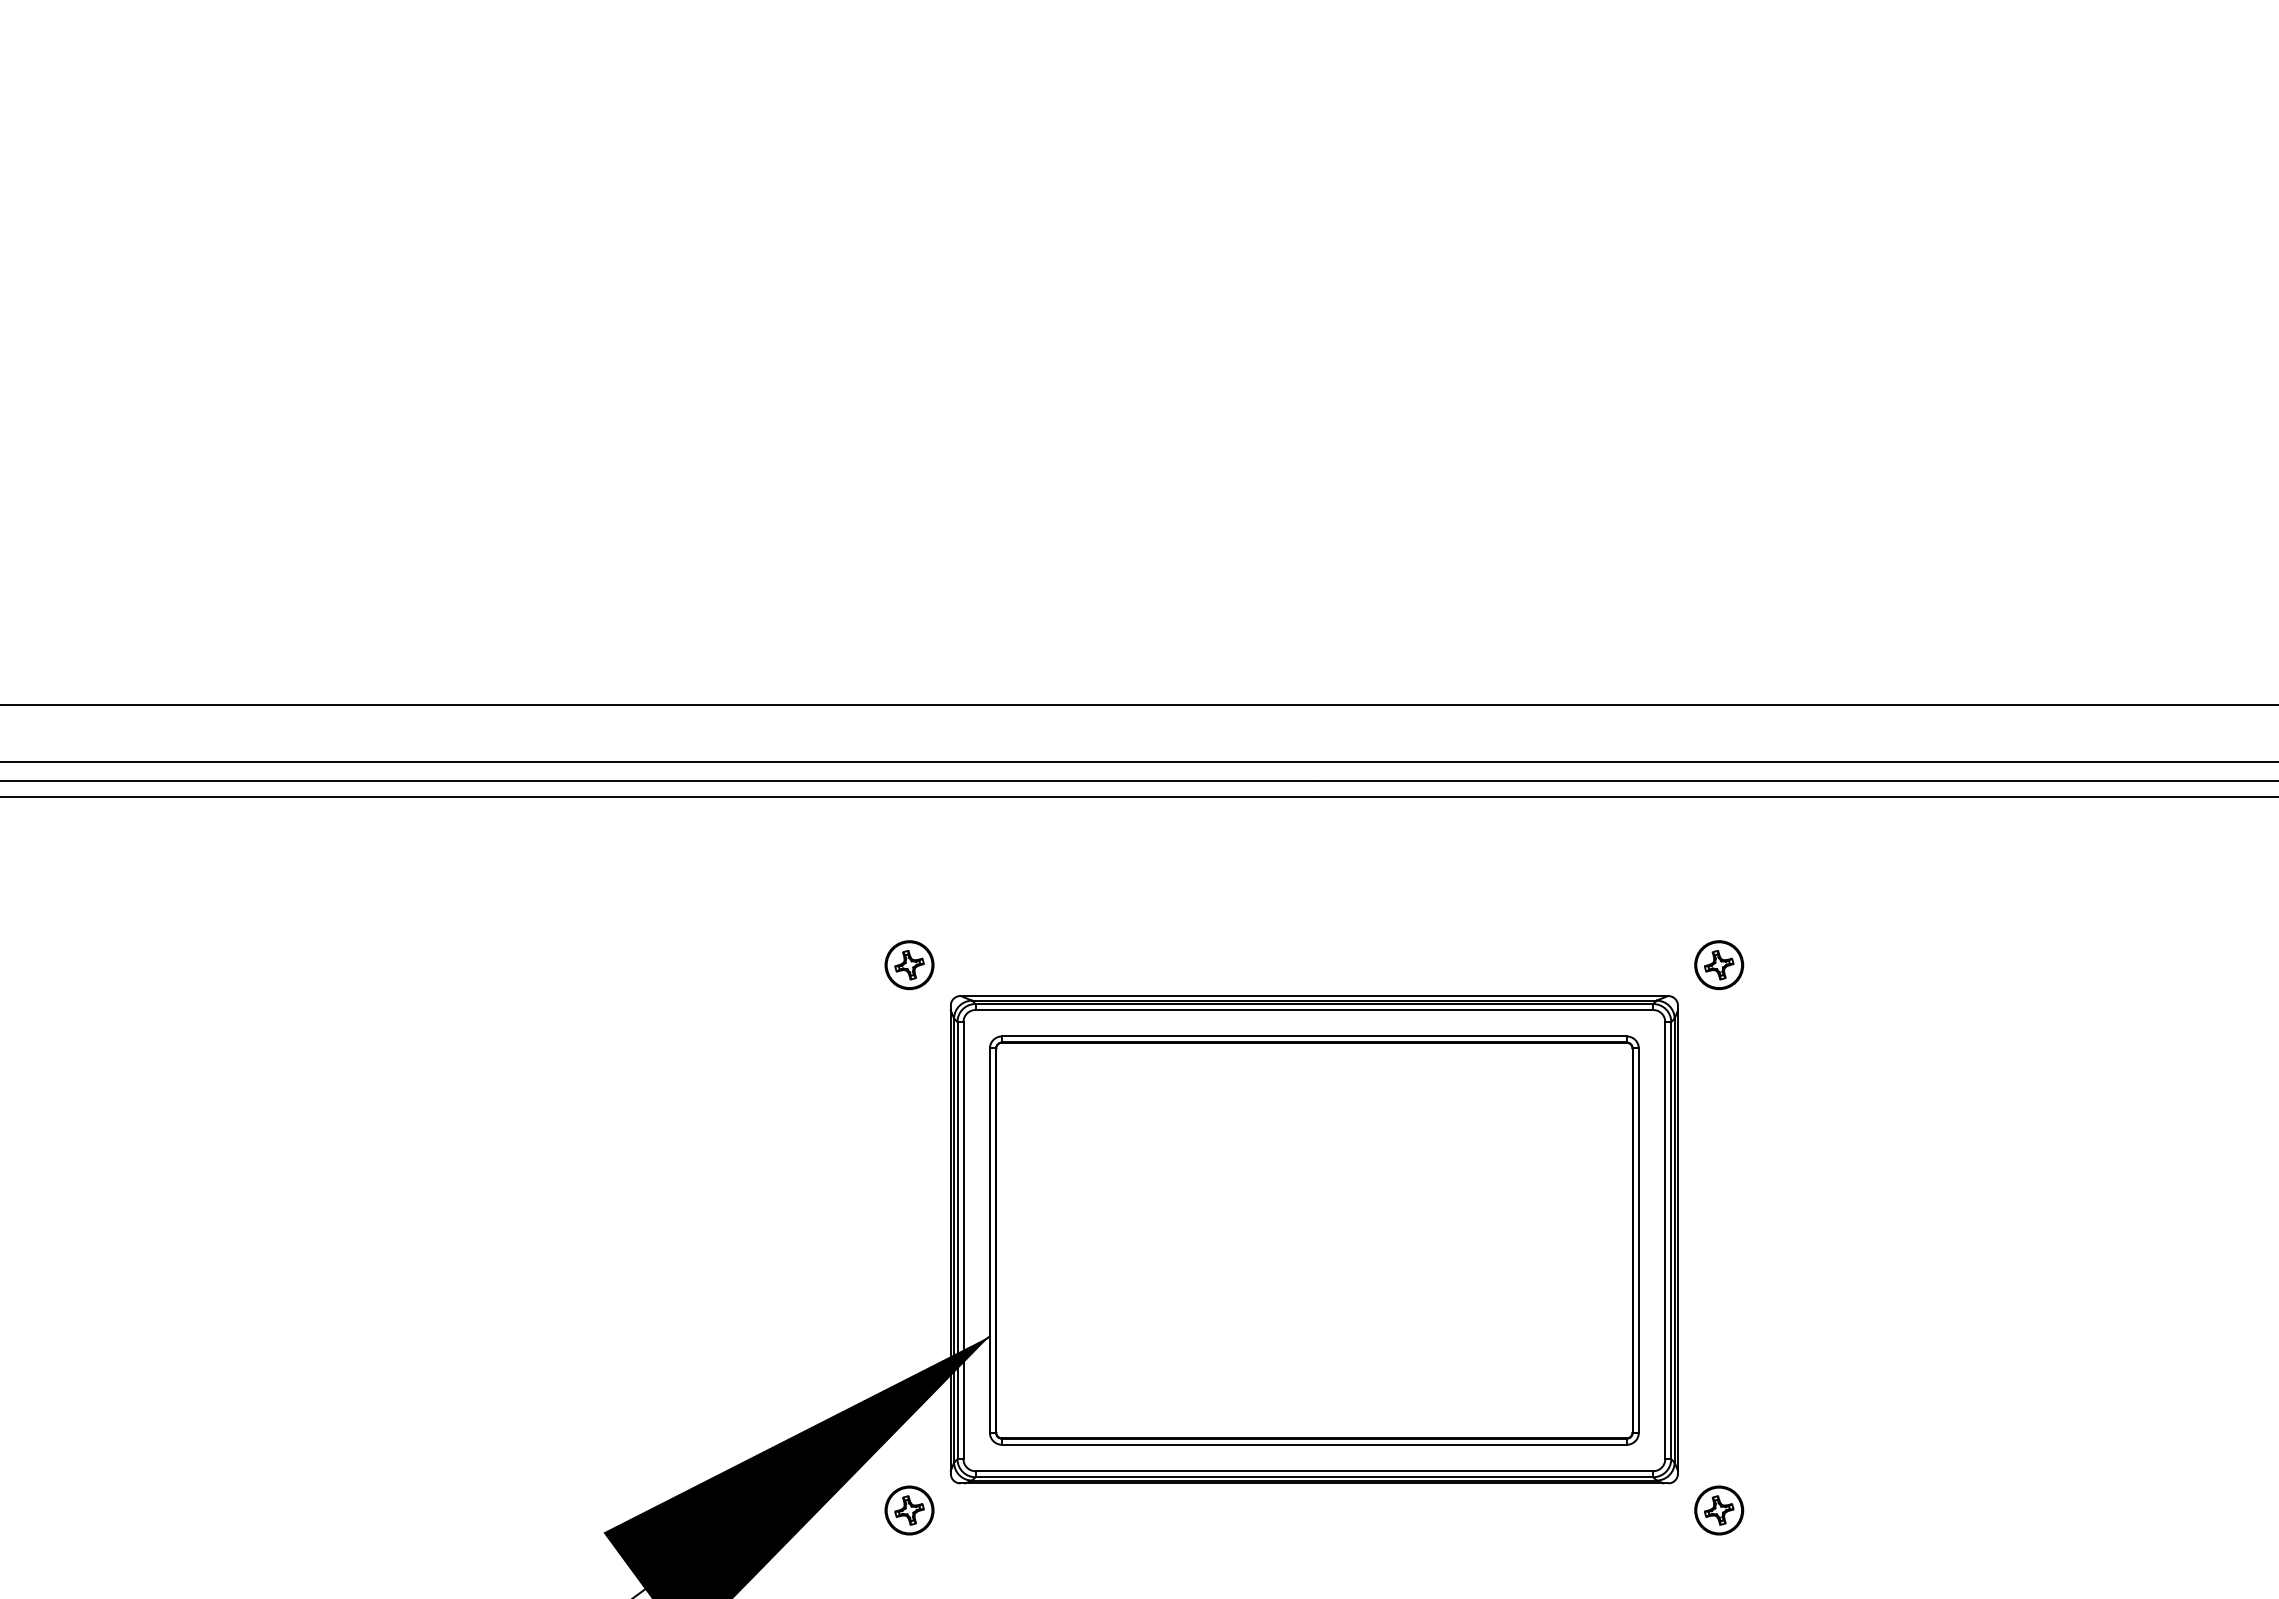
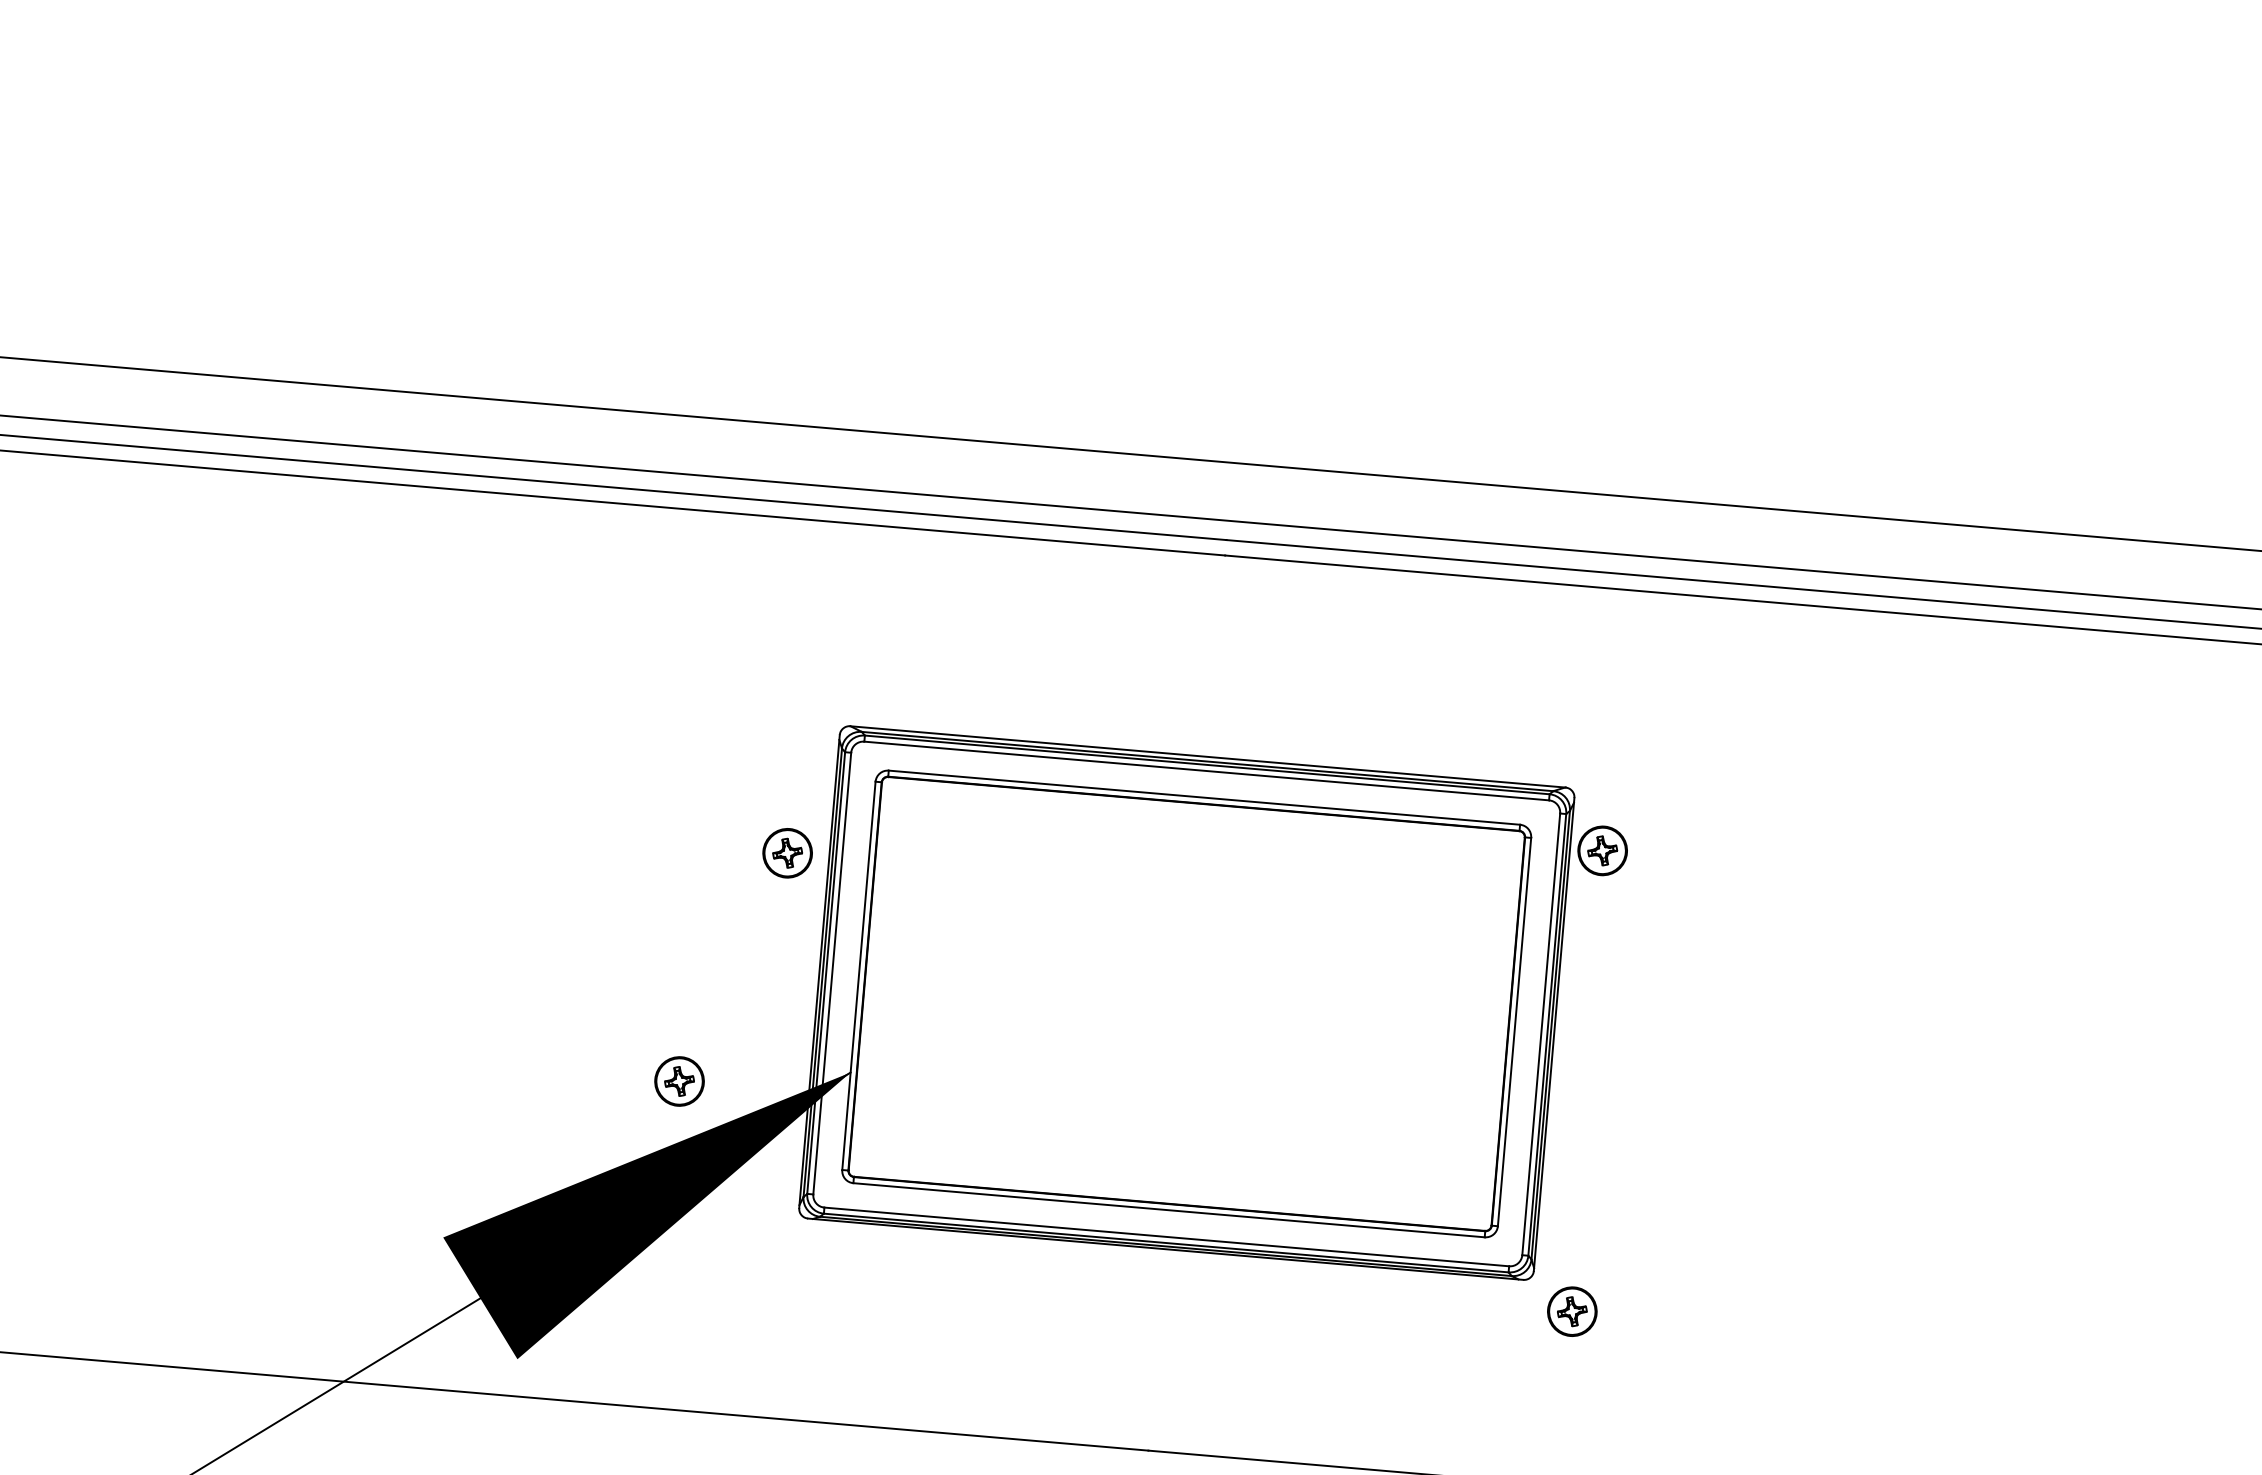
part: (909, 965) -> (787, 853), moved
part: (1719, 965) -> (1602, 851), moved
part: (909, 1510) -> (679, 1081), moved

